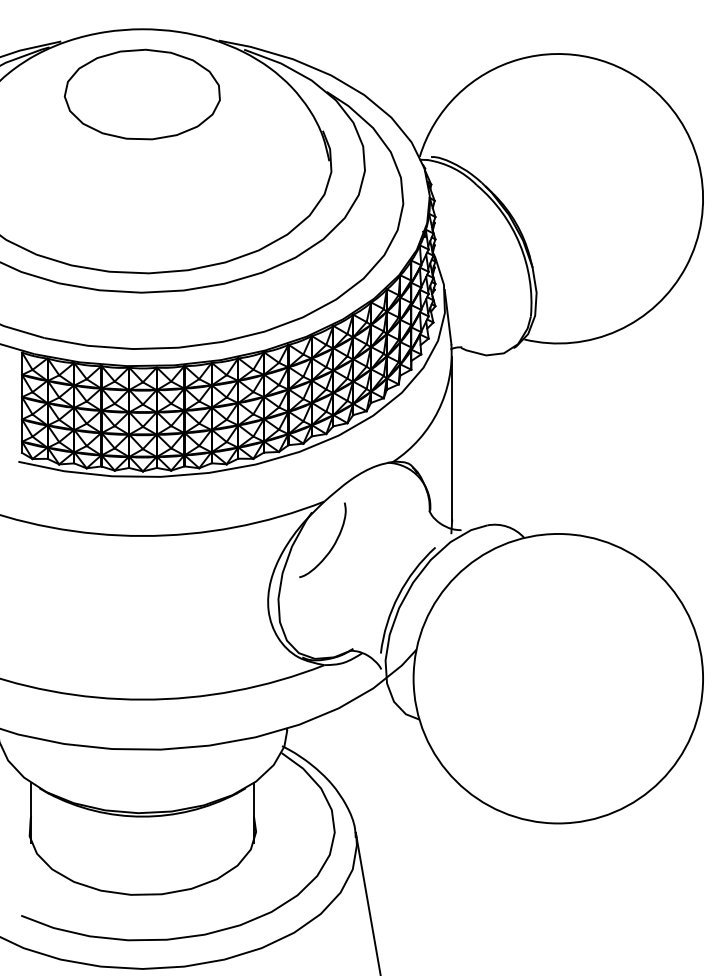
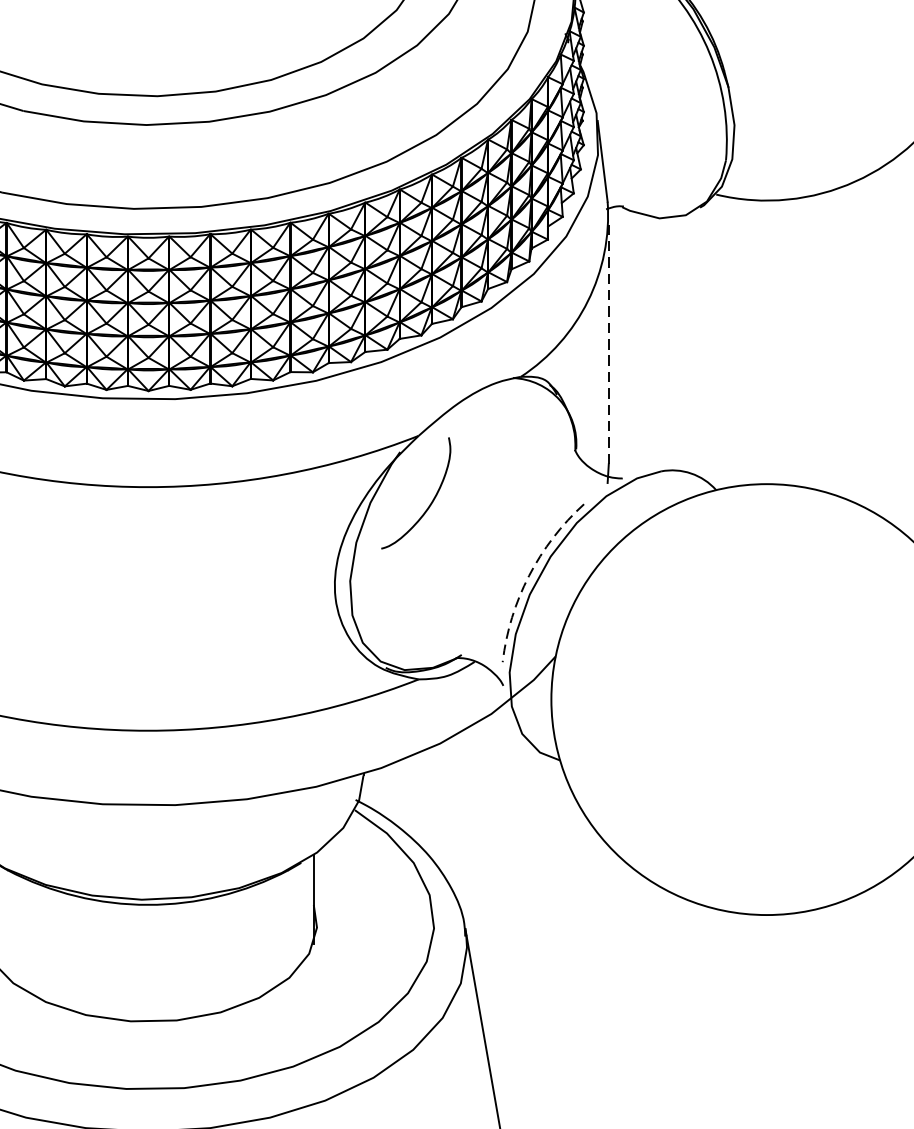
line: (452, 438) -> (609, 342), solid -> dashed
arc: (398, 595) -> (528, 575), solid -> dashed

